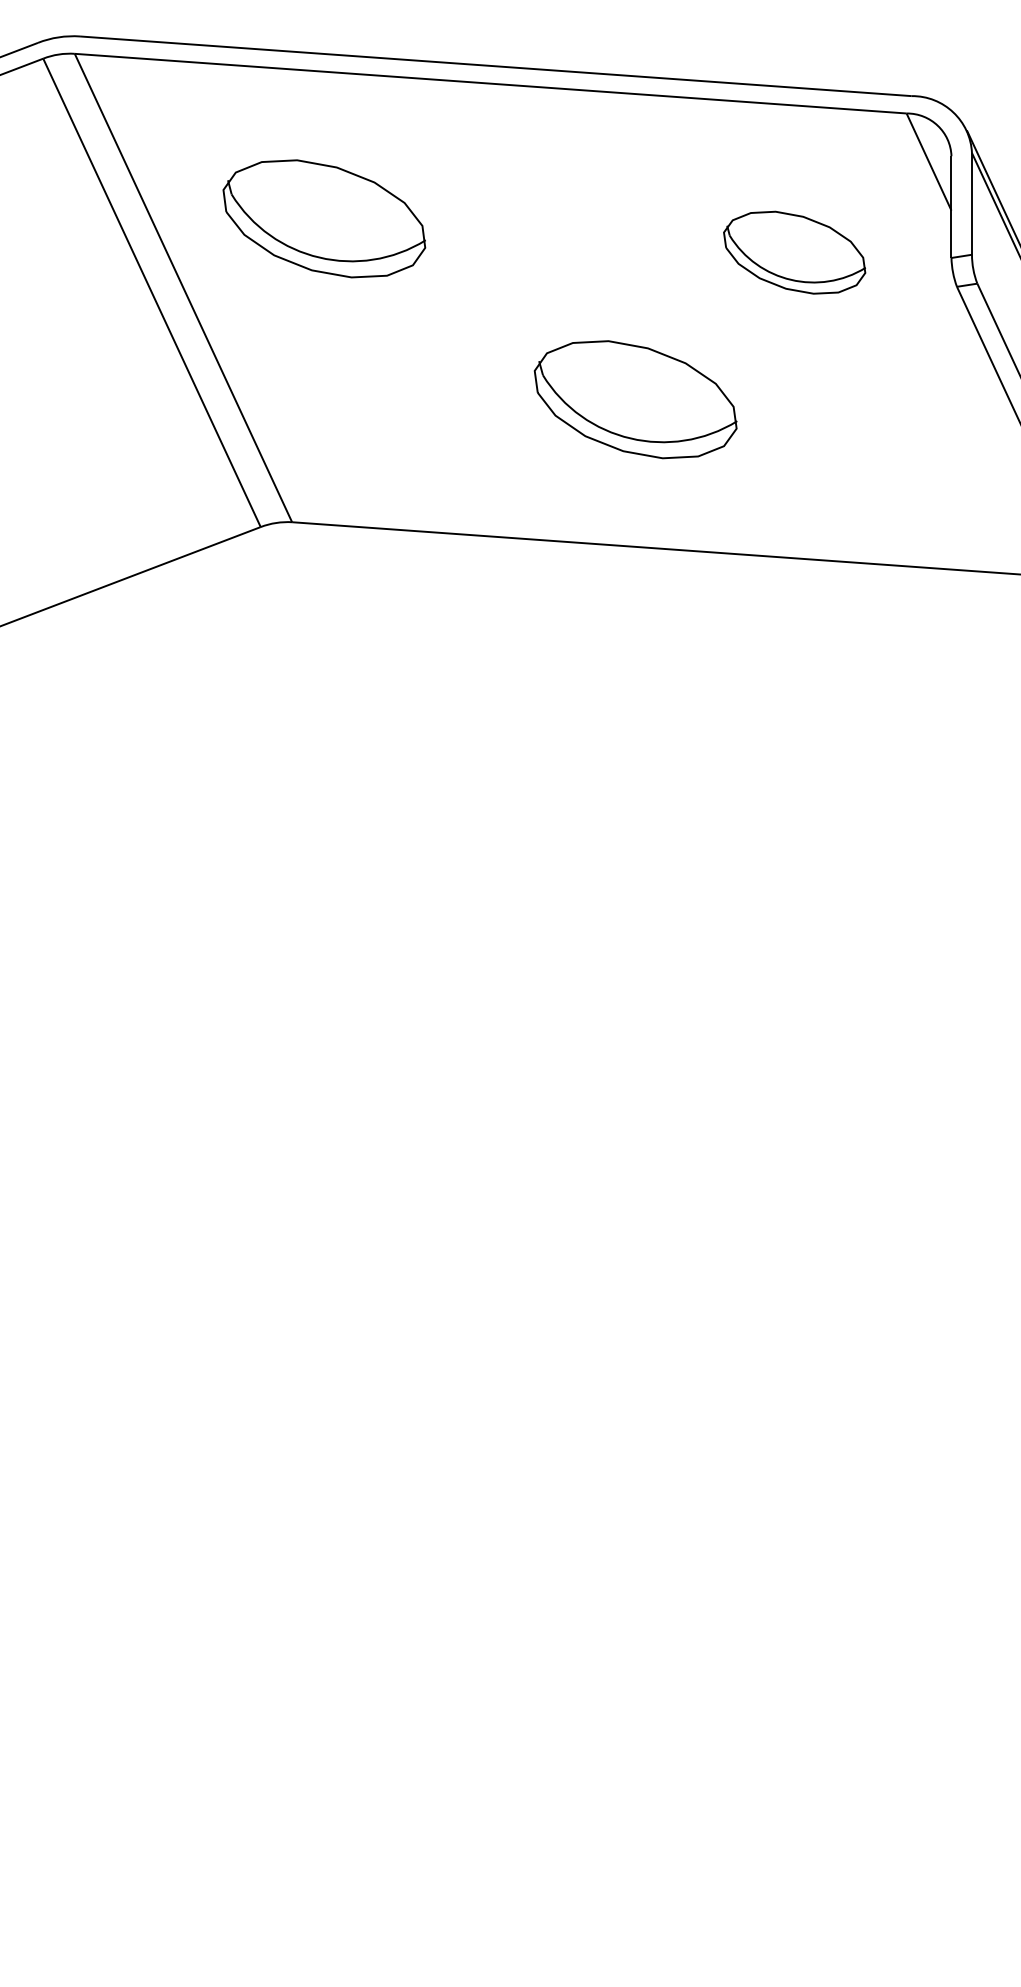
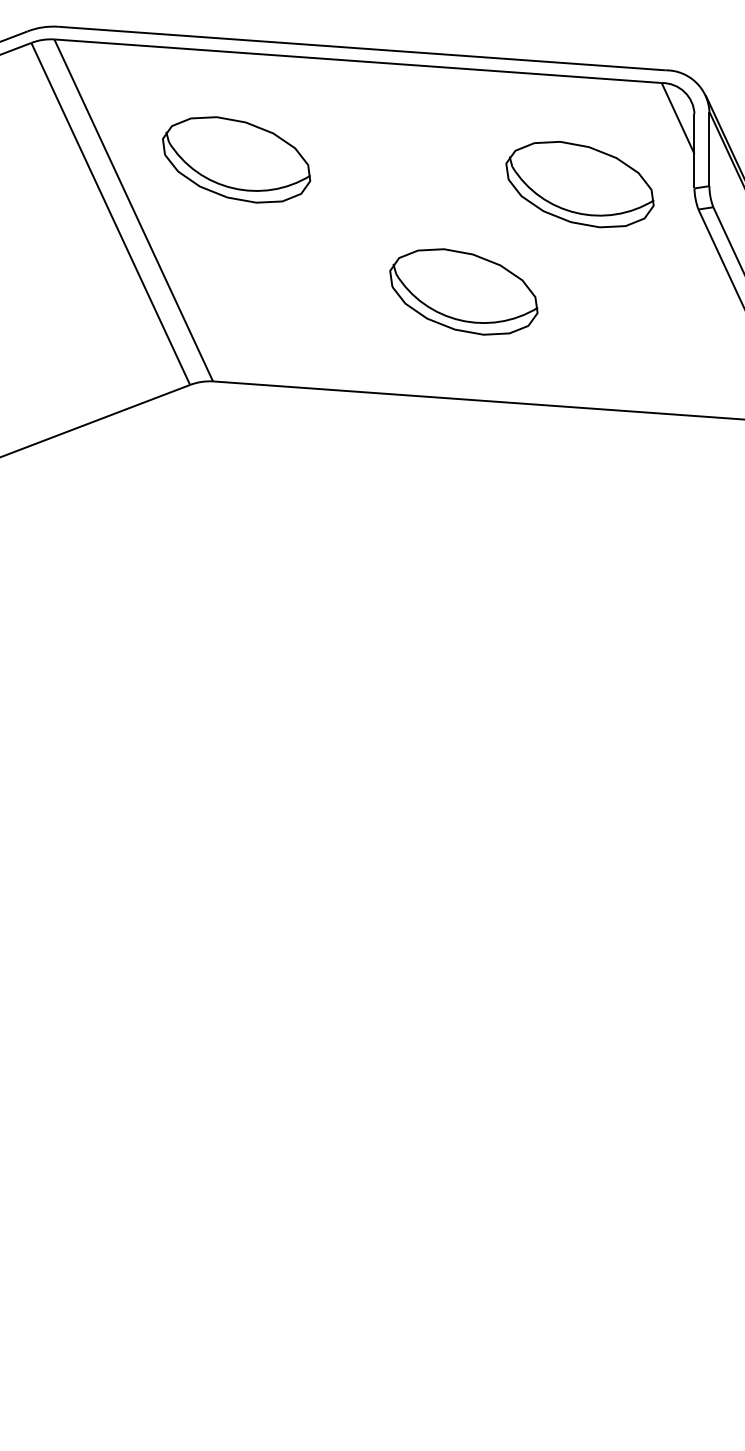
part: (794, 252) -> (579, 184), size x1.43

